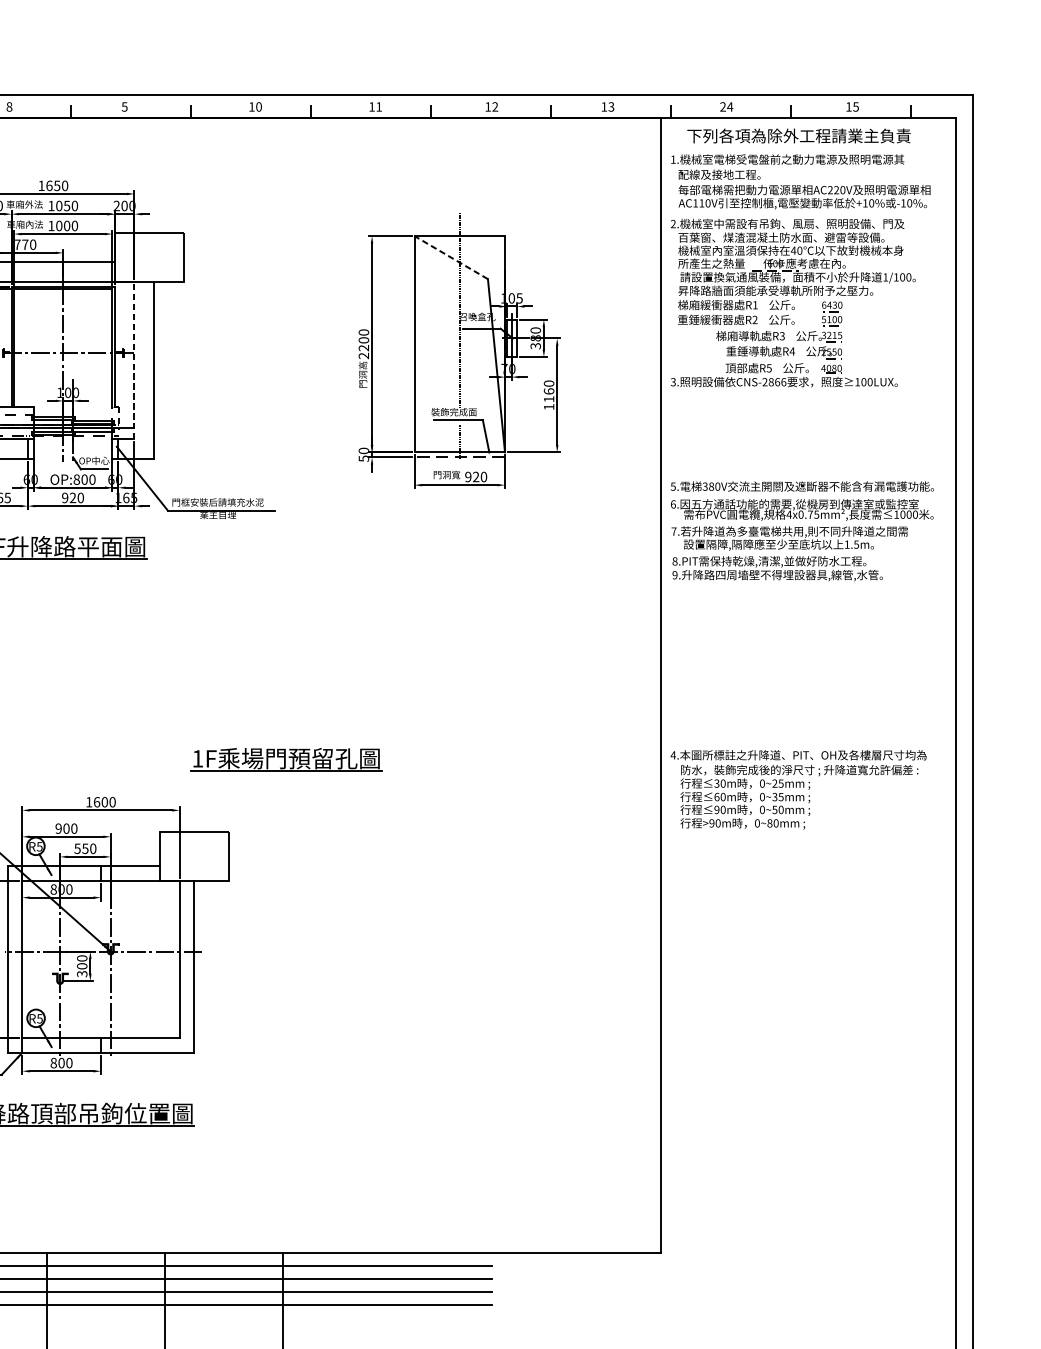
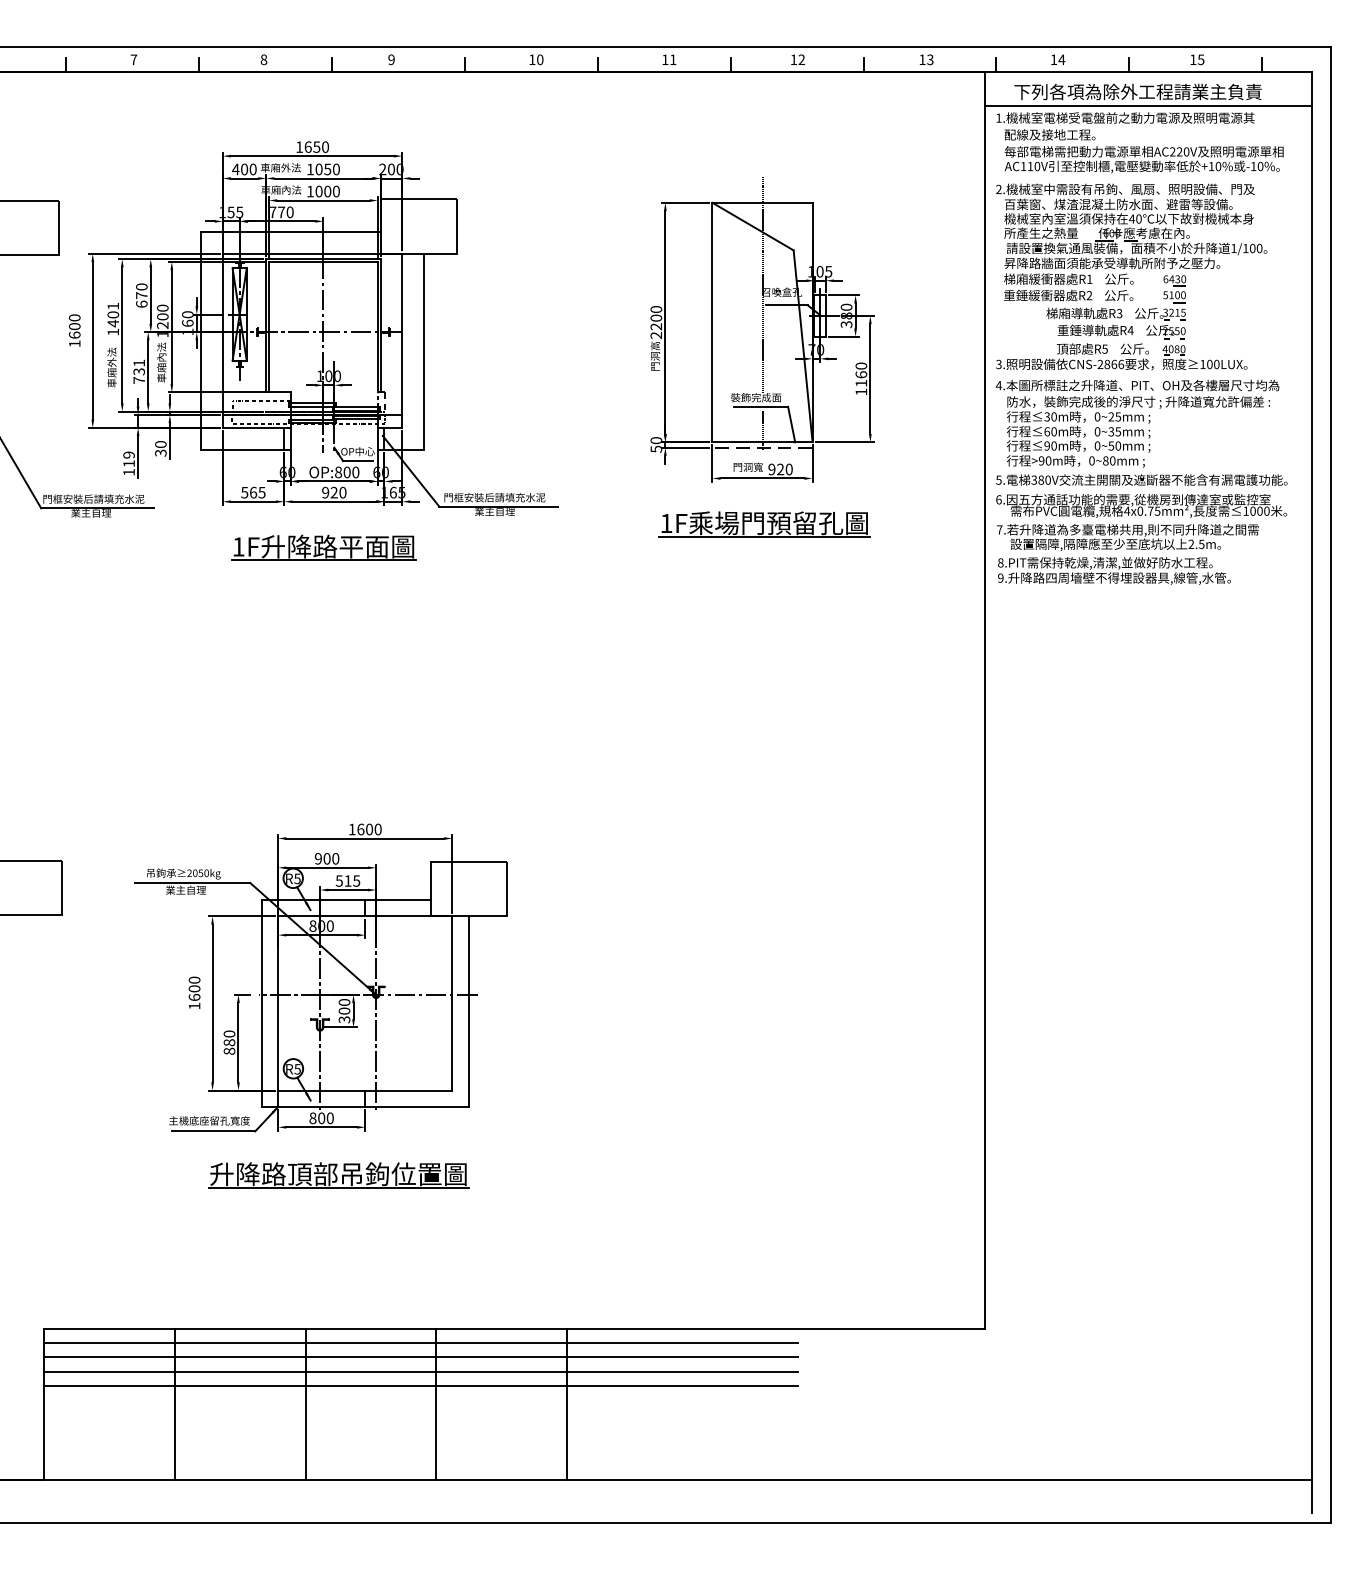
text: (124, 106) -> (391, 59), 5 -> 9
text: (722, 106) -> (1053, 59), 24 -> 14
line: (807, 148) -> (1147, 105), added
line: (450, 257) -> (752, 226), dashed -> solid
line: (134, 360) -> (402, 340), dashed -> solid
text: (847, 543) -> (1191, 543), 1.5m -> 2.5m
part: (286, 759) -> (764, 524), moved
text: (798, 789) -> (1137, 423), moved
text: (89, 848) -> (352, 880), 550 -> 515

